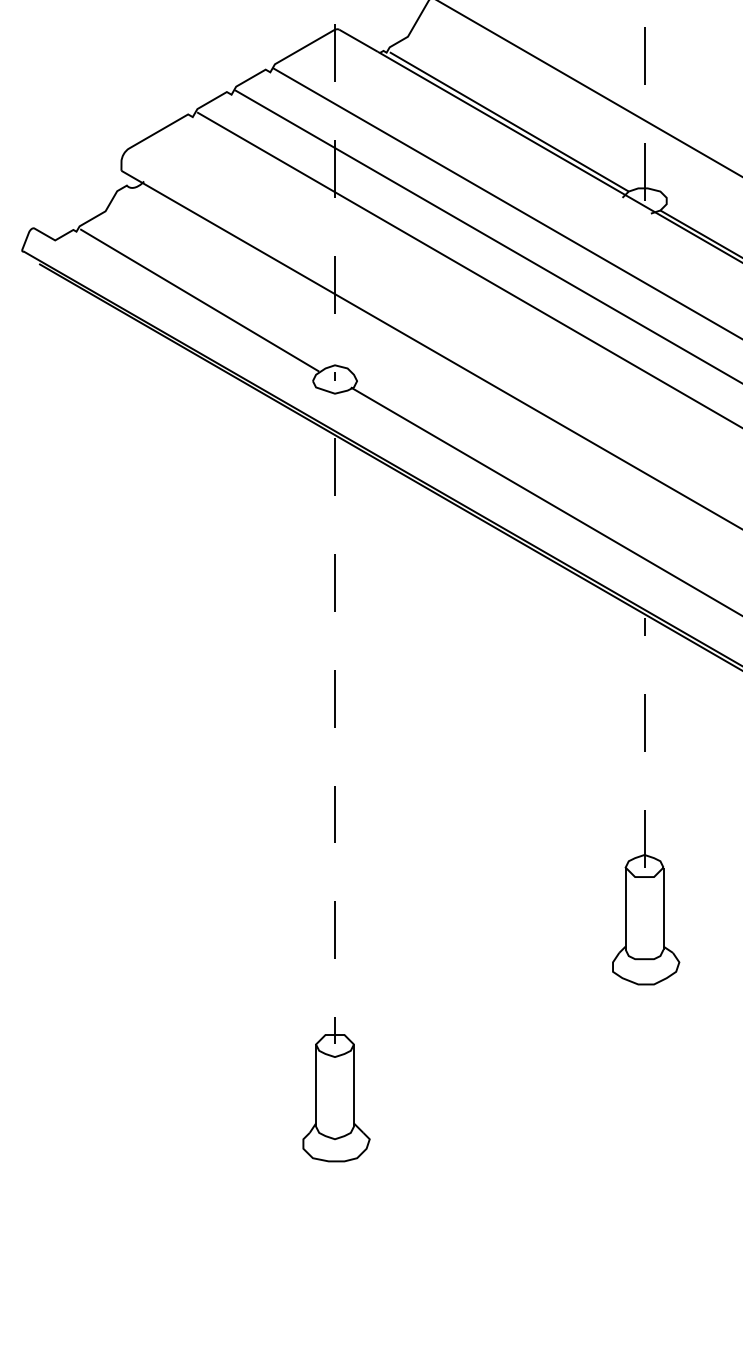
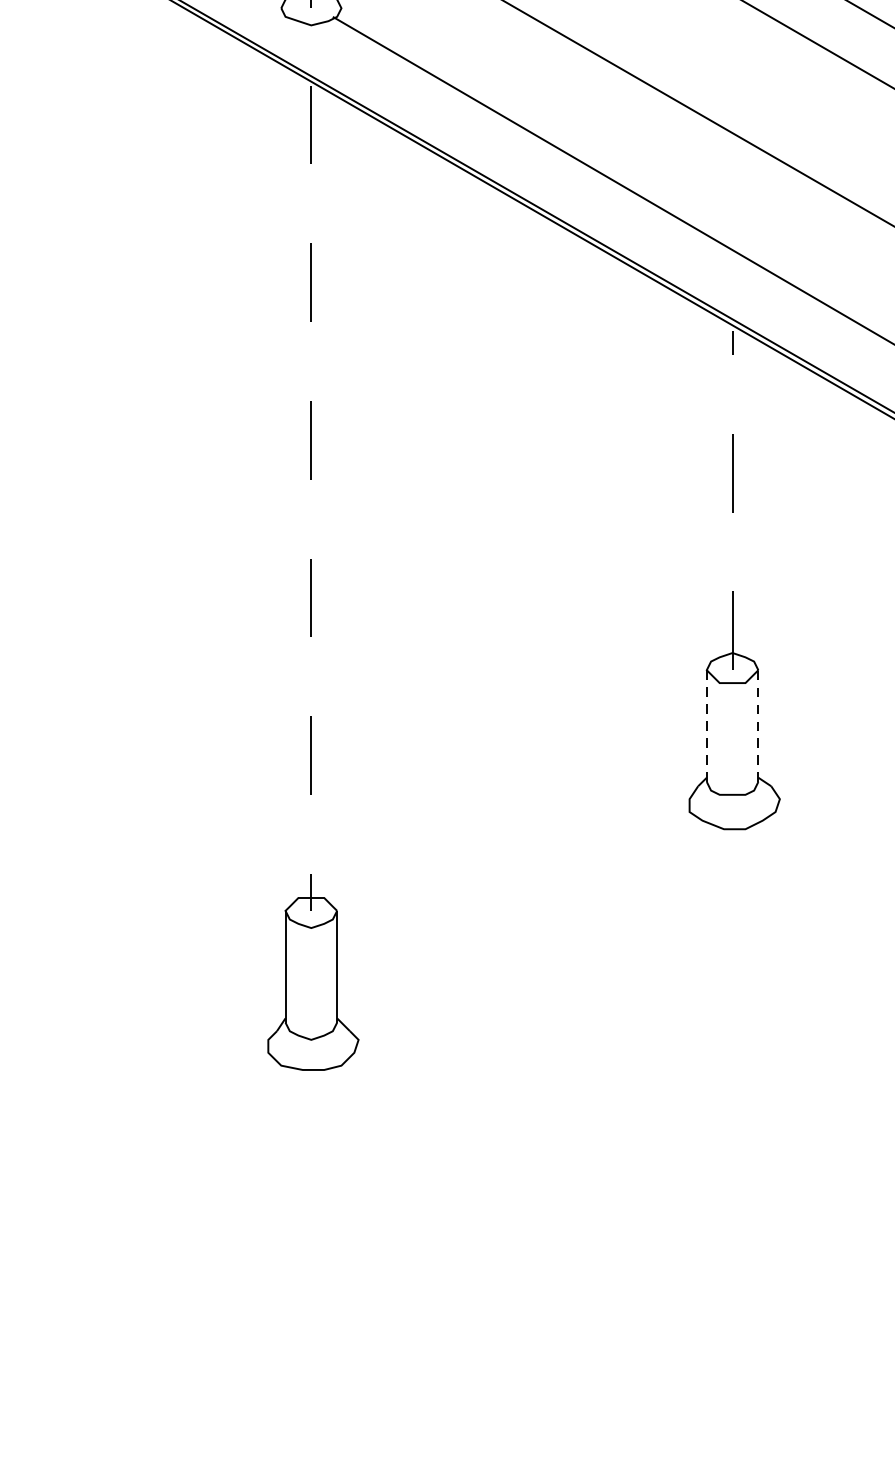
line: (663, 908) -> (758, 725), solid -> dashed
line: (625, 909) -> (706, 727), solid -> dashed

